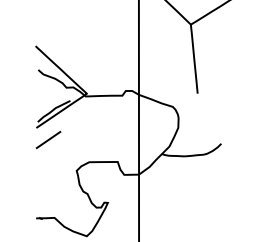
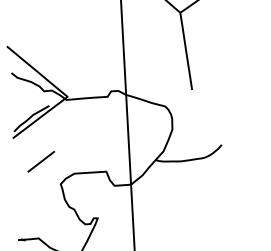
line: (48, 139) -> (41, 161), moved

